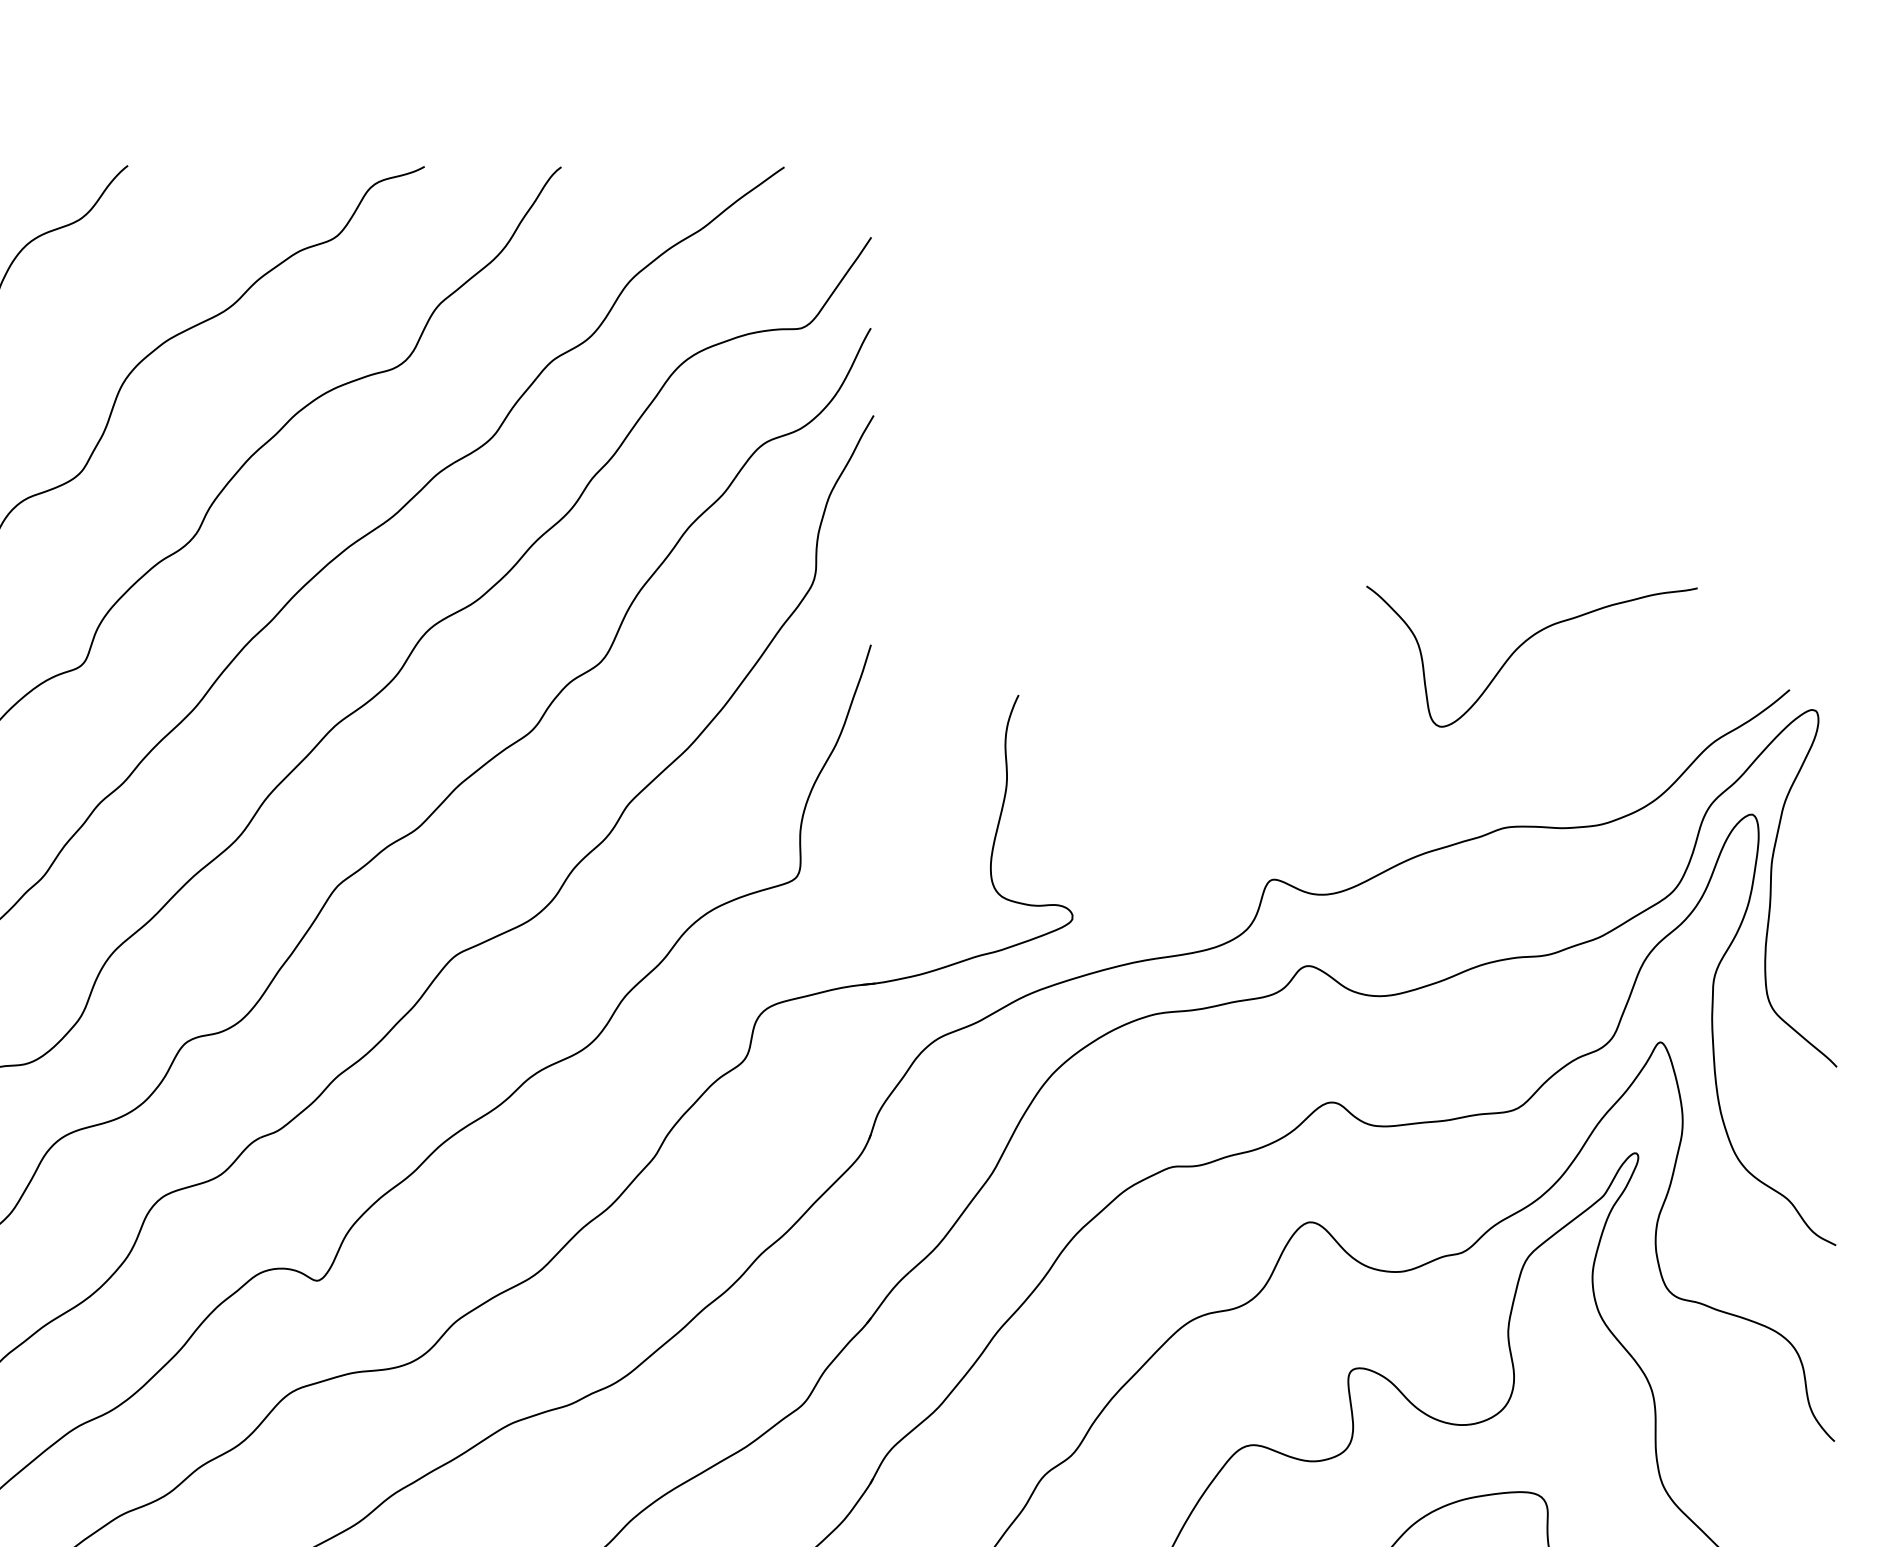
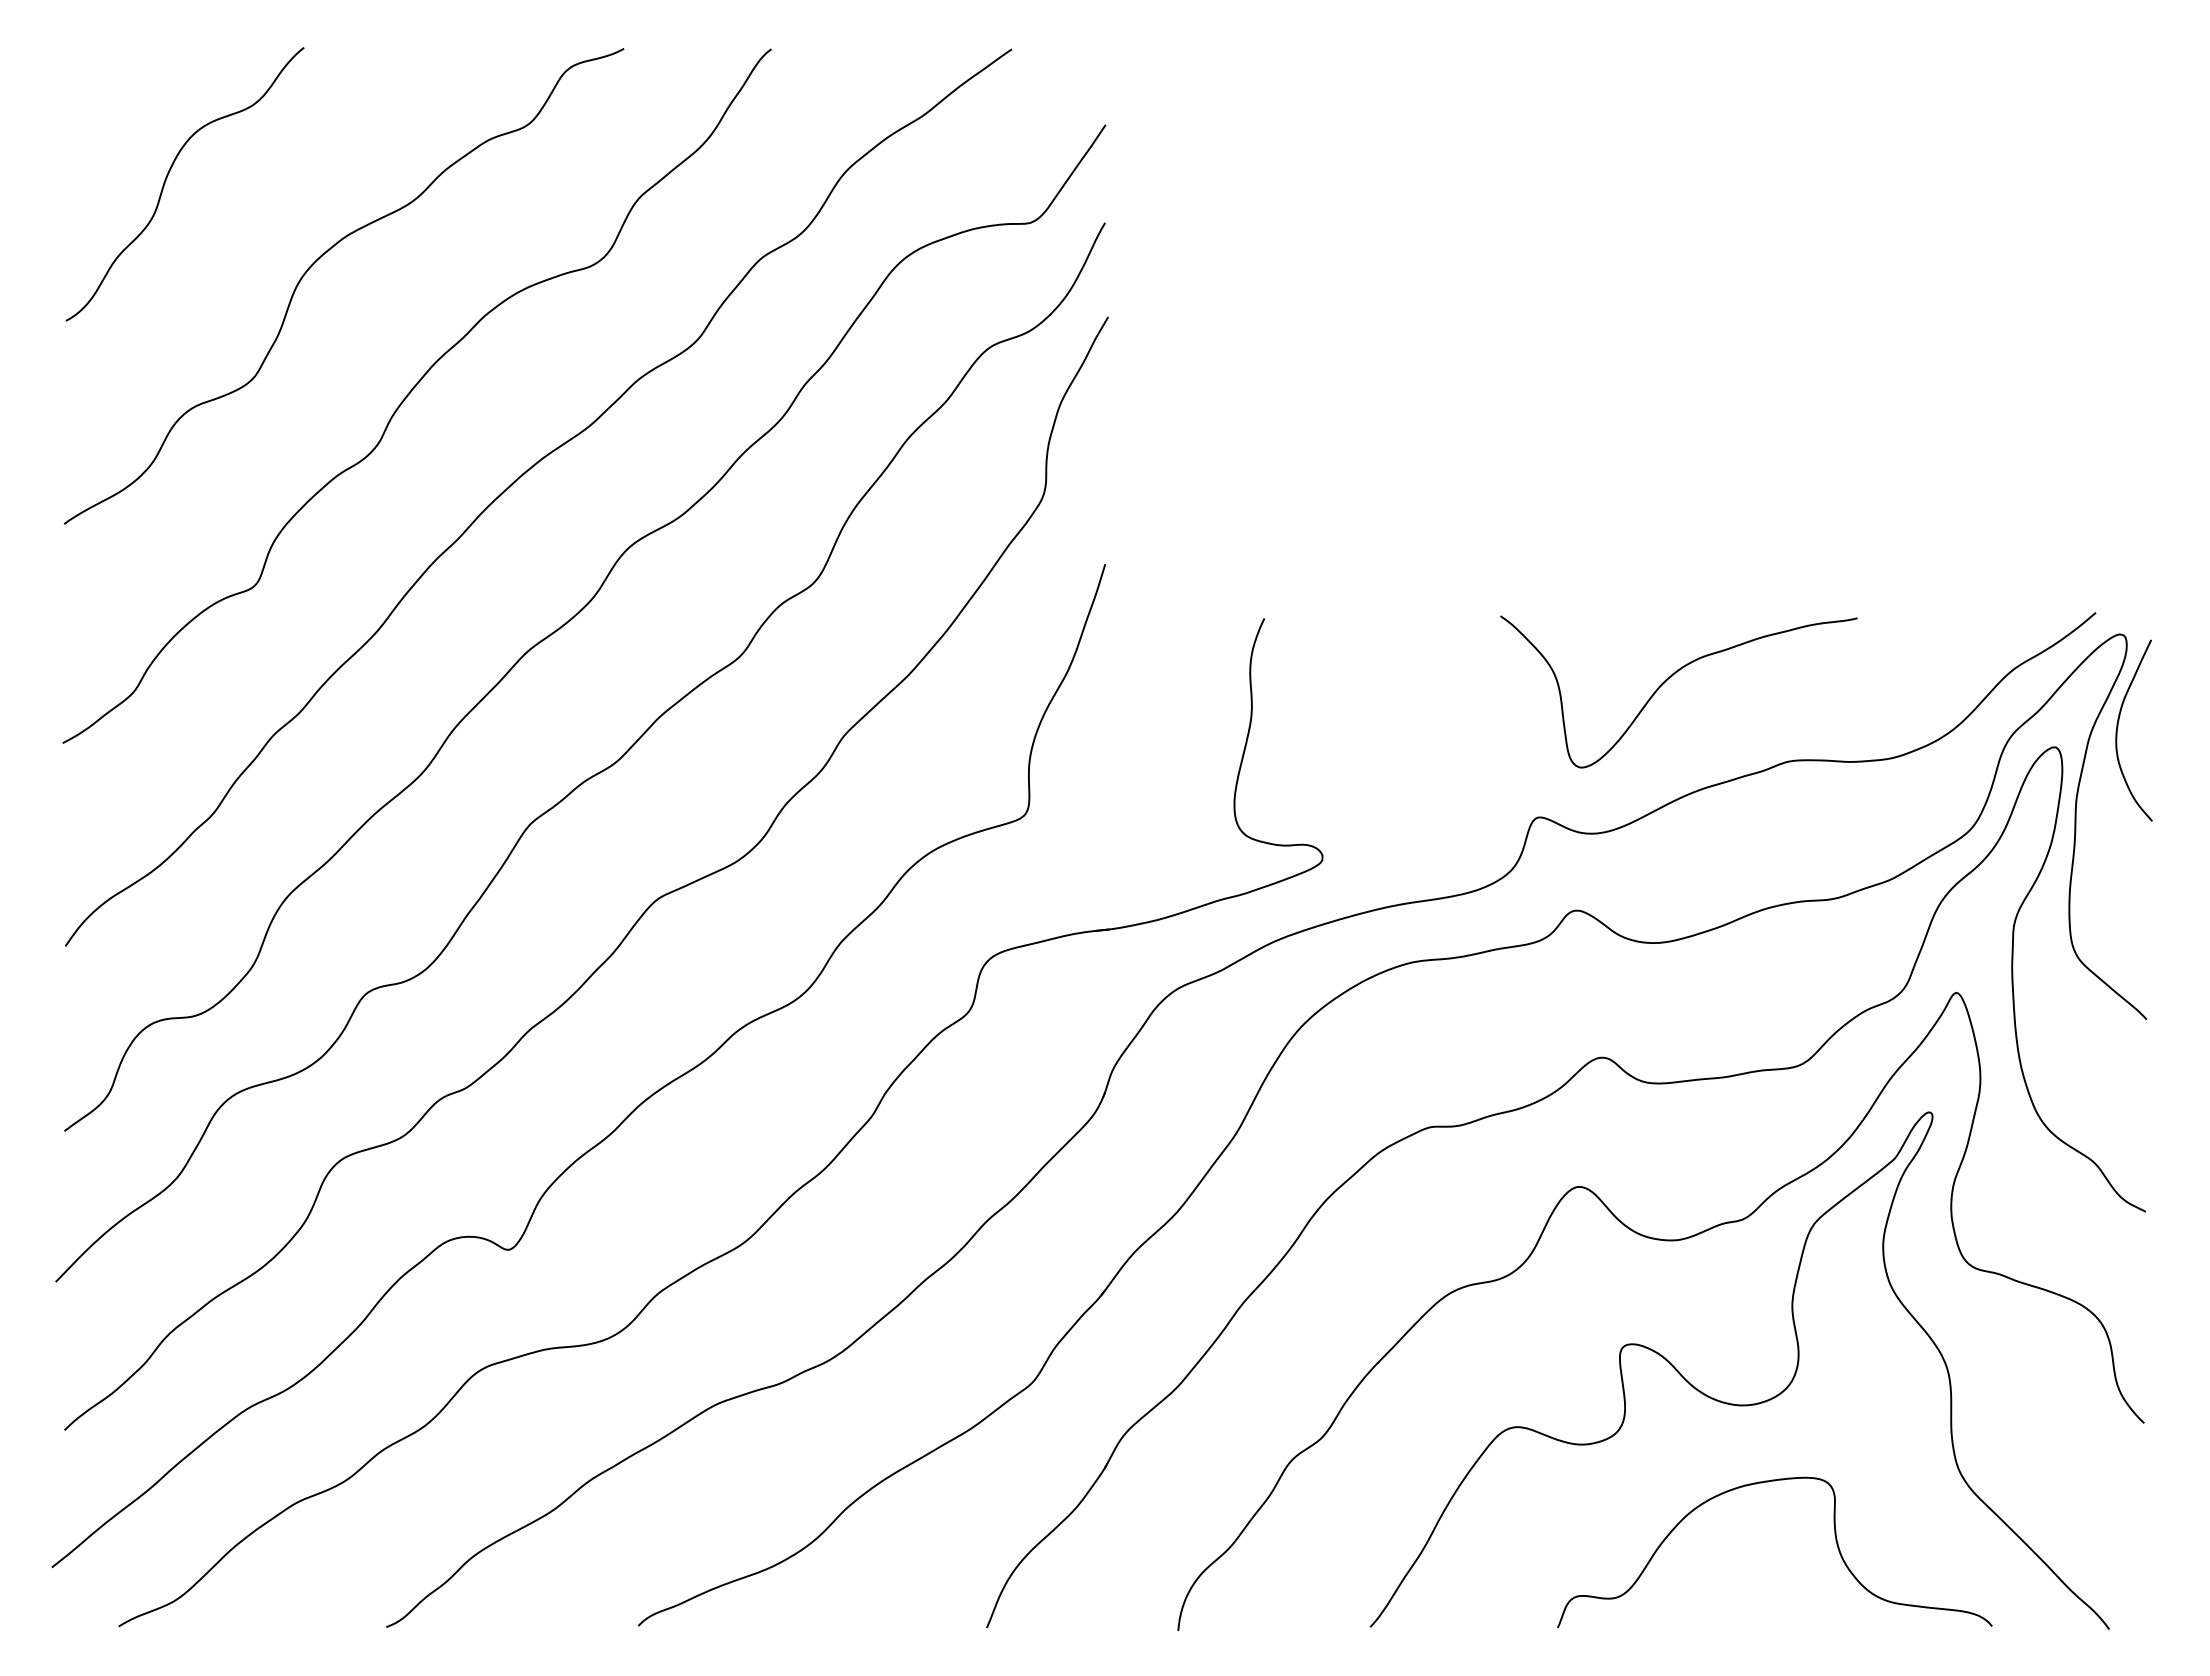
curve: (1521, 645) -> (1667, 680), moved
curve: (1810, 796) -> (2118, 727), added

